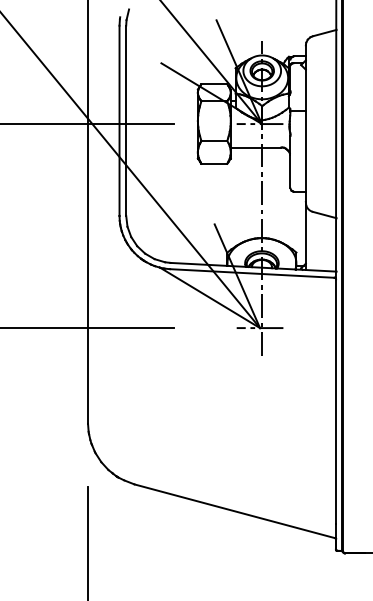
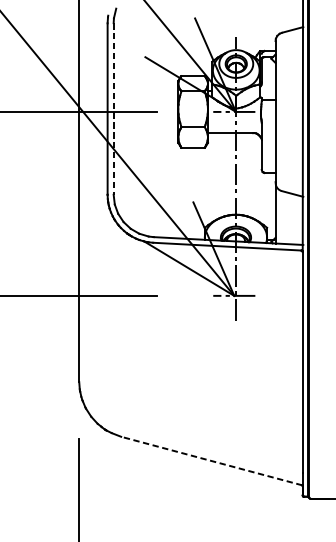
line: (126, 121) -> (113, 109), solid -> dashed
line: (234, 511) -> (211, 461), solid -> dashed

